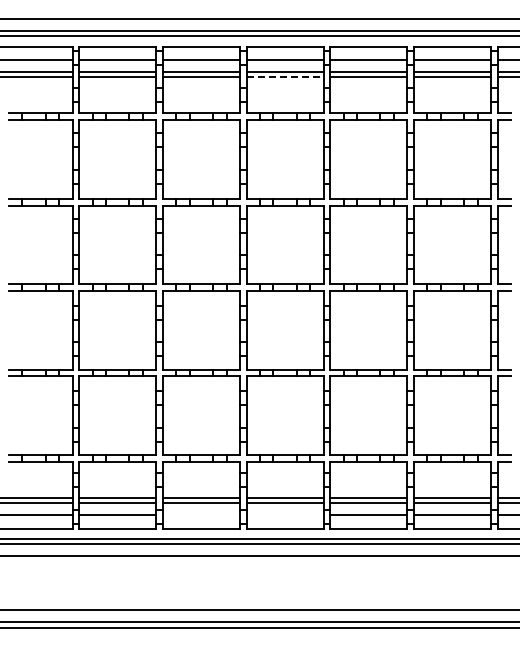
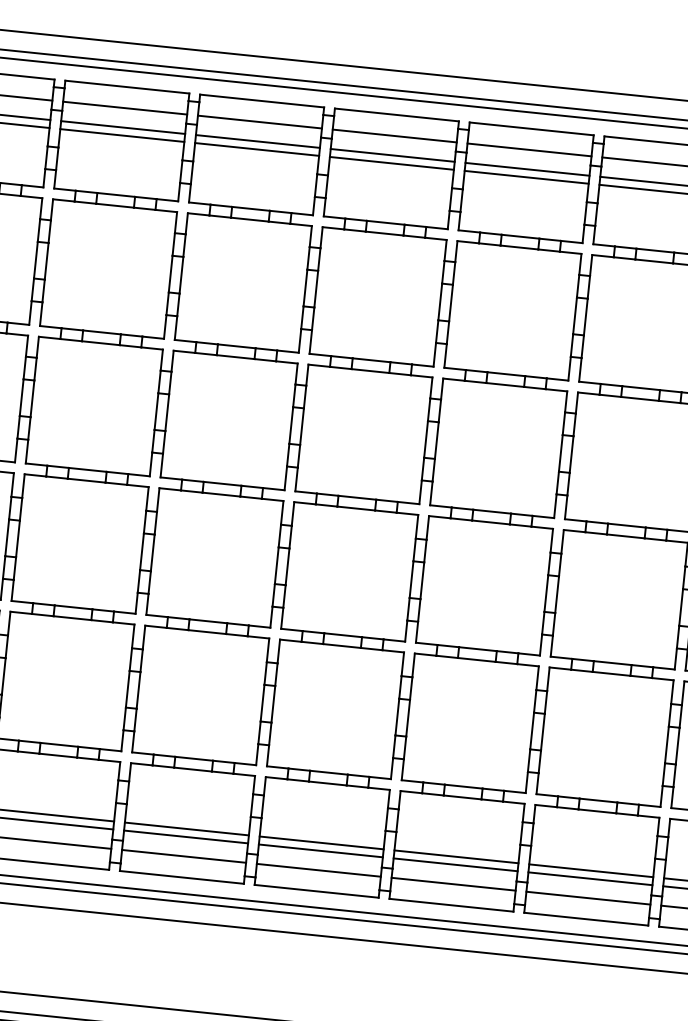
line: (285, 76) -> (392, 163), dashed -> solid
line: (200, 515) -> (182, 856), added
line: (284, 515) -> (317, 870), added

